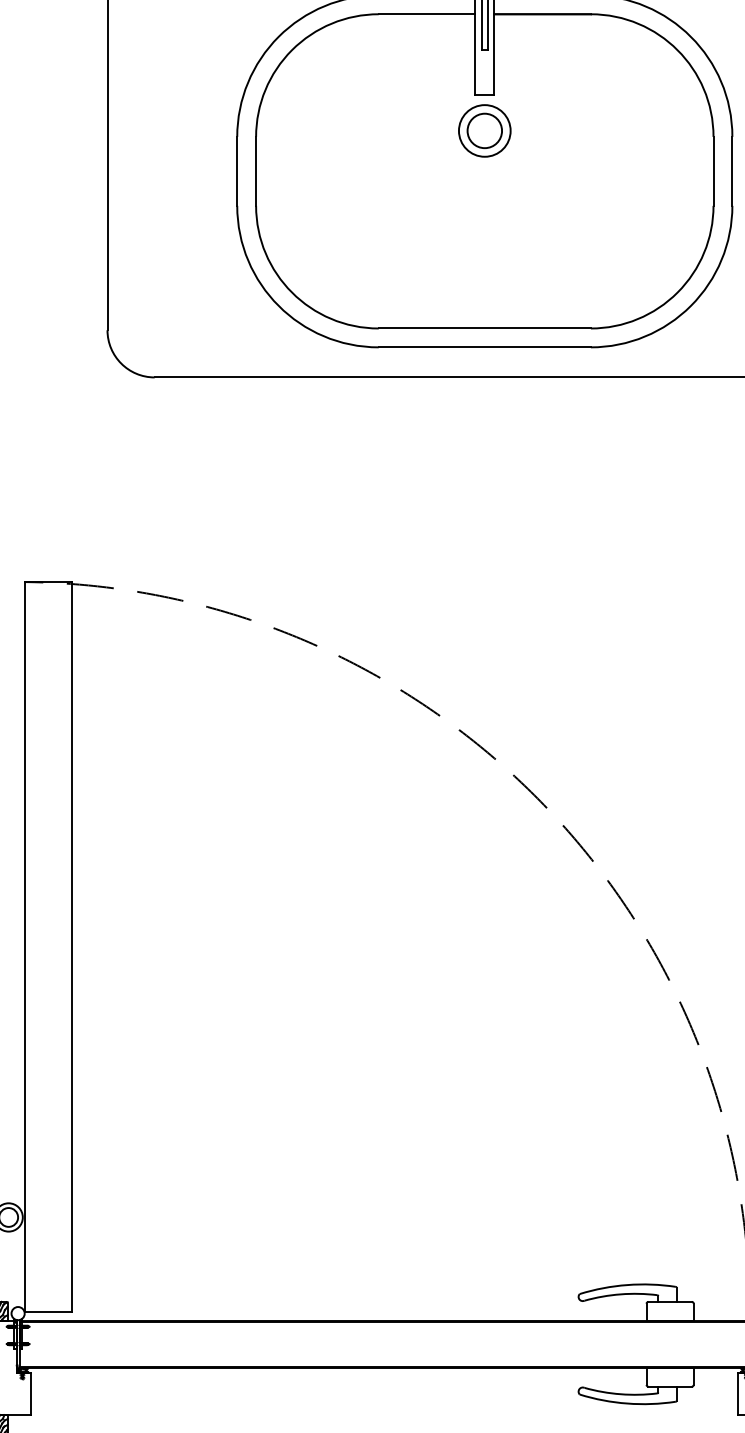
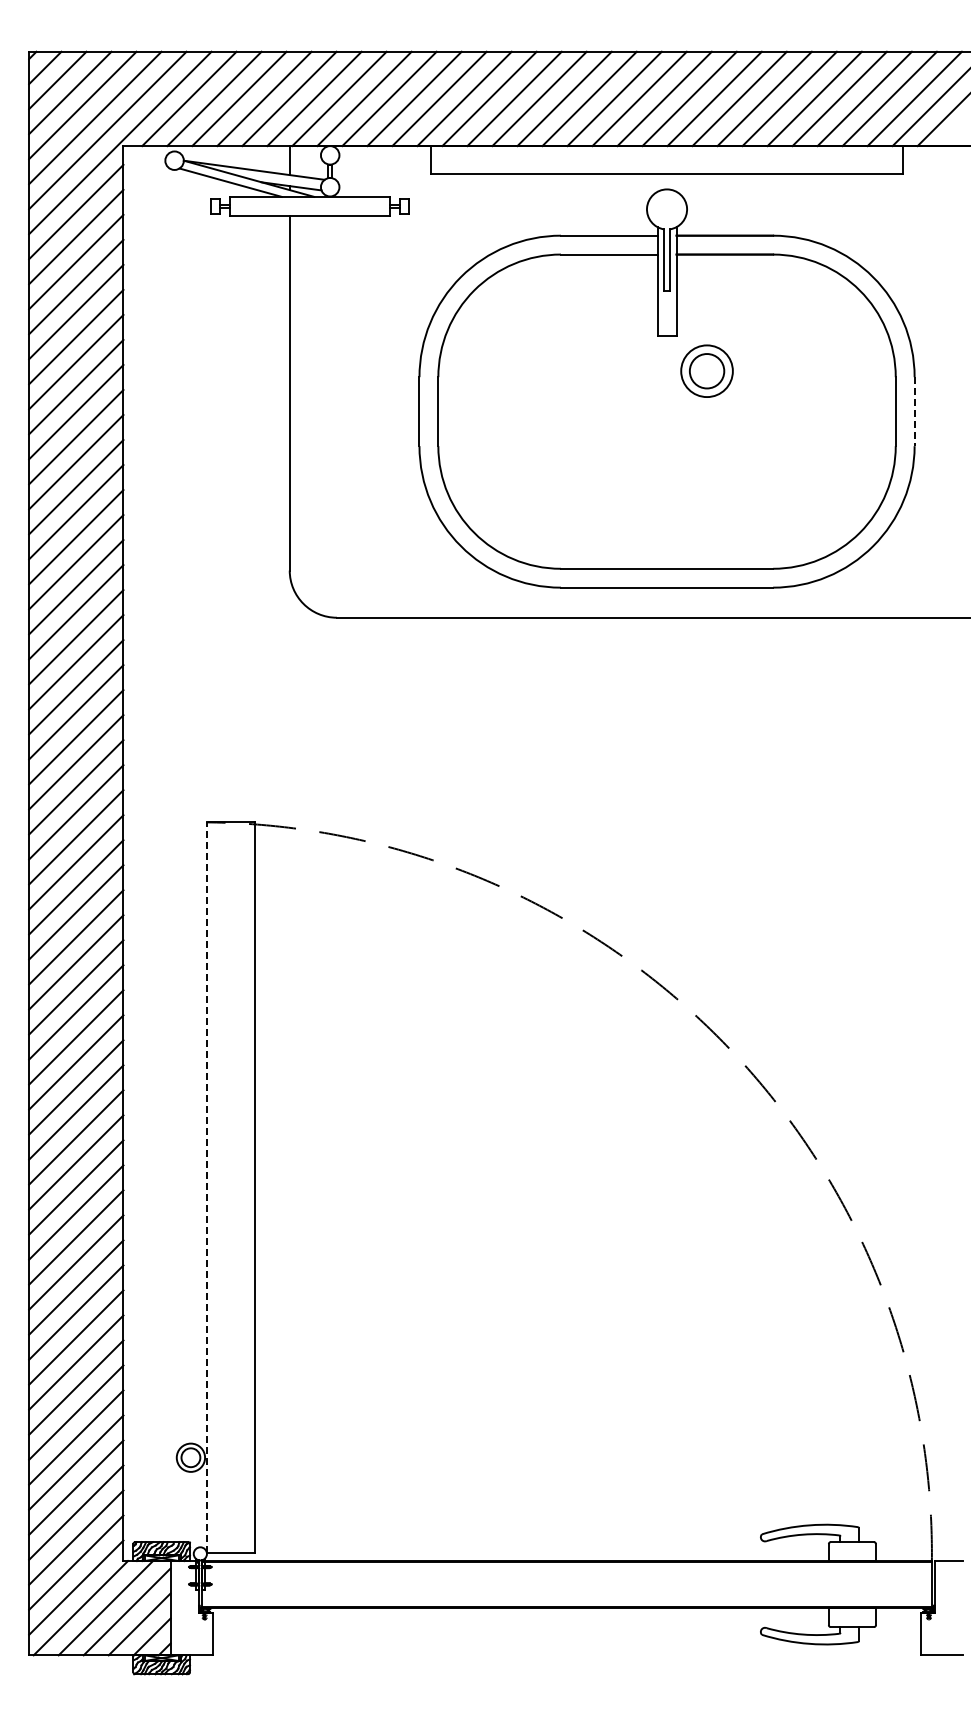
part: (484, 130) -> (706, 370), moved
line: (732, 172) -> (914, 412), solid -> dashed
line: (25, 946) -> (207, 1186), solid -> dashed

